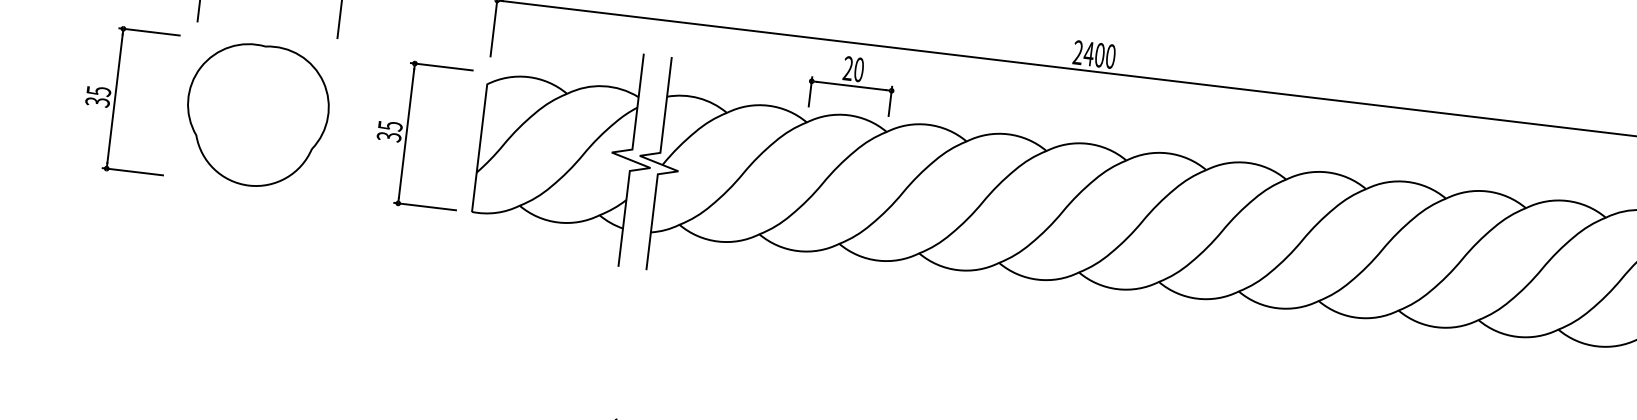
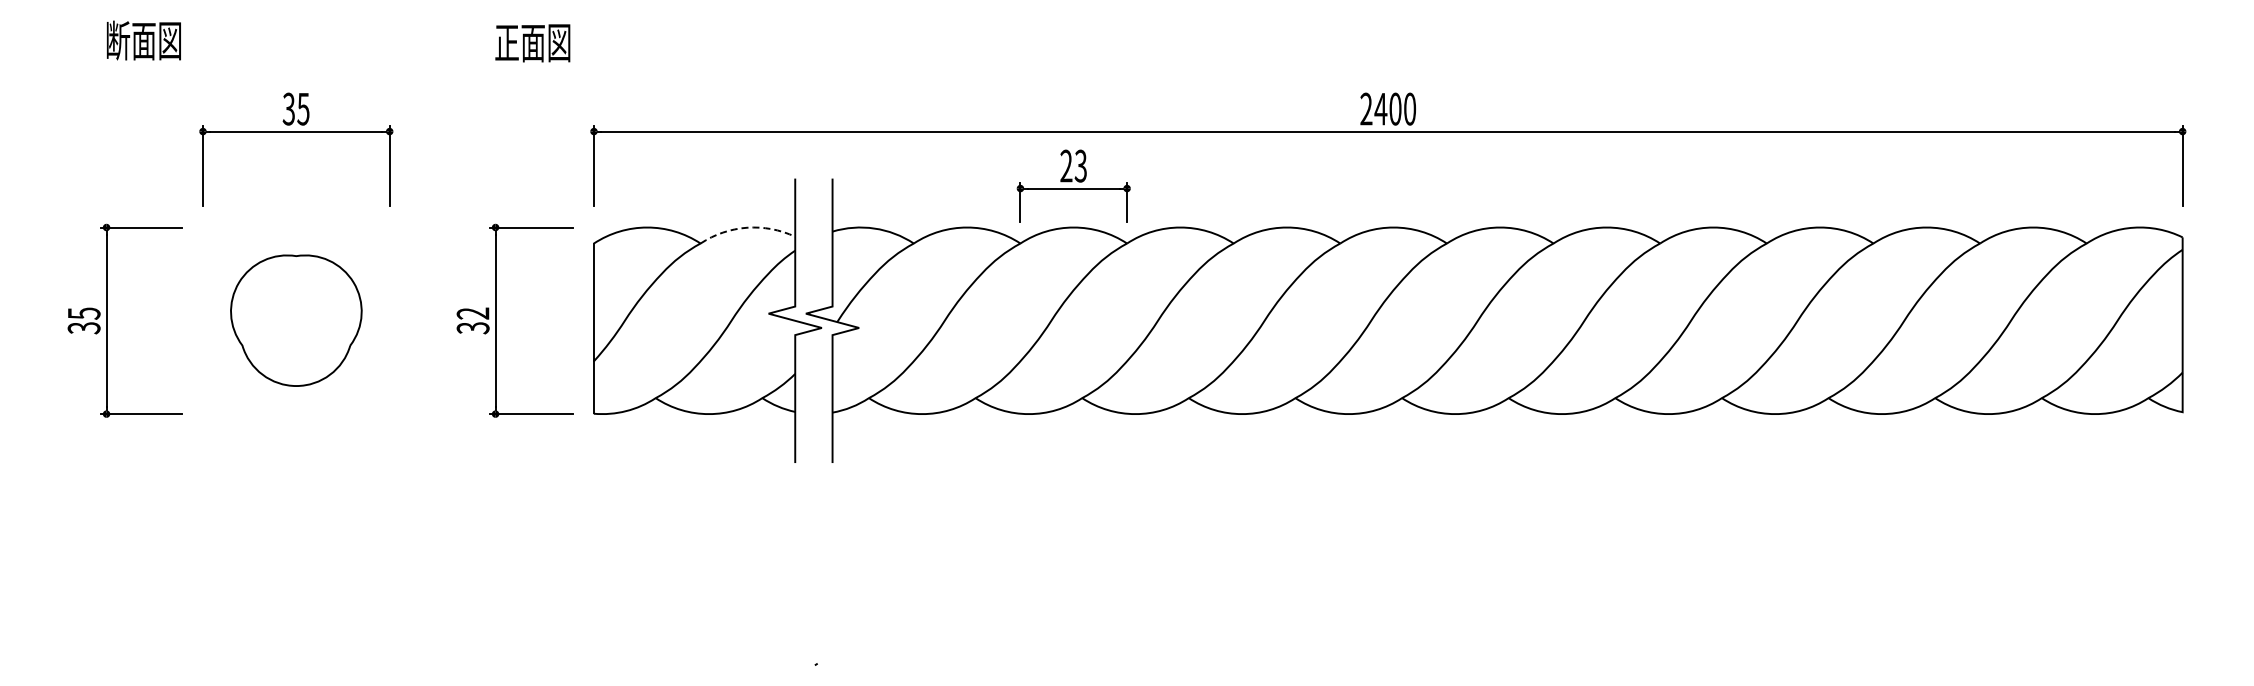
text: (858, 69) -> (1080, 165), 20 -> 23
line: (603, 86) -> (747, 227), solid -> dashed
part: (257, 115) -> (296, 320), size x0.7
text: (389, 125) -> (472, 313), 35 -> 32

